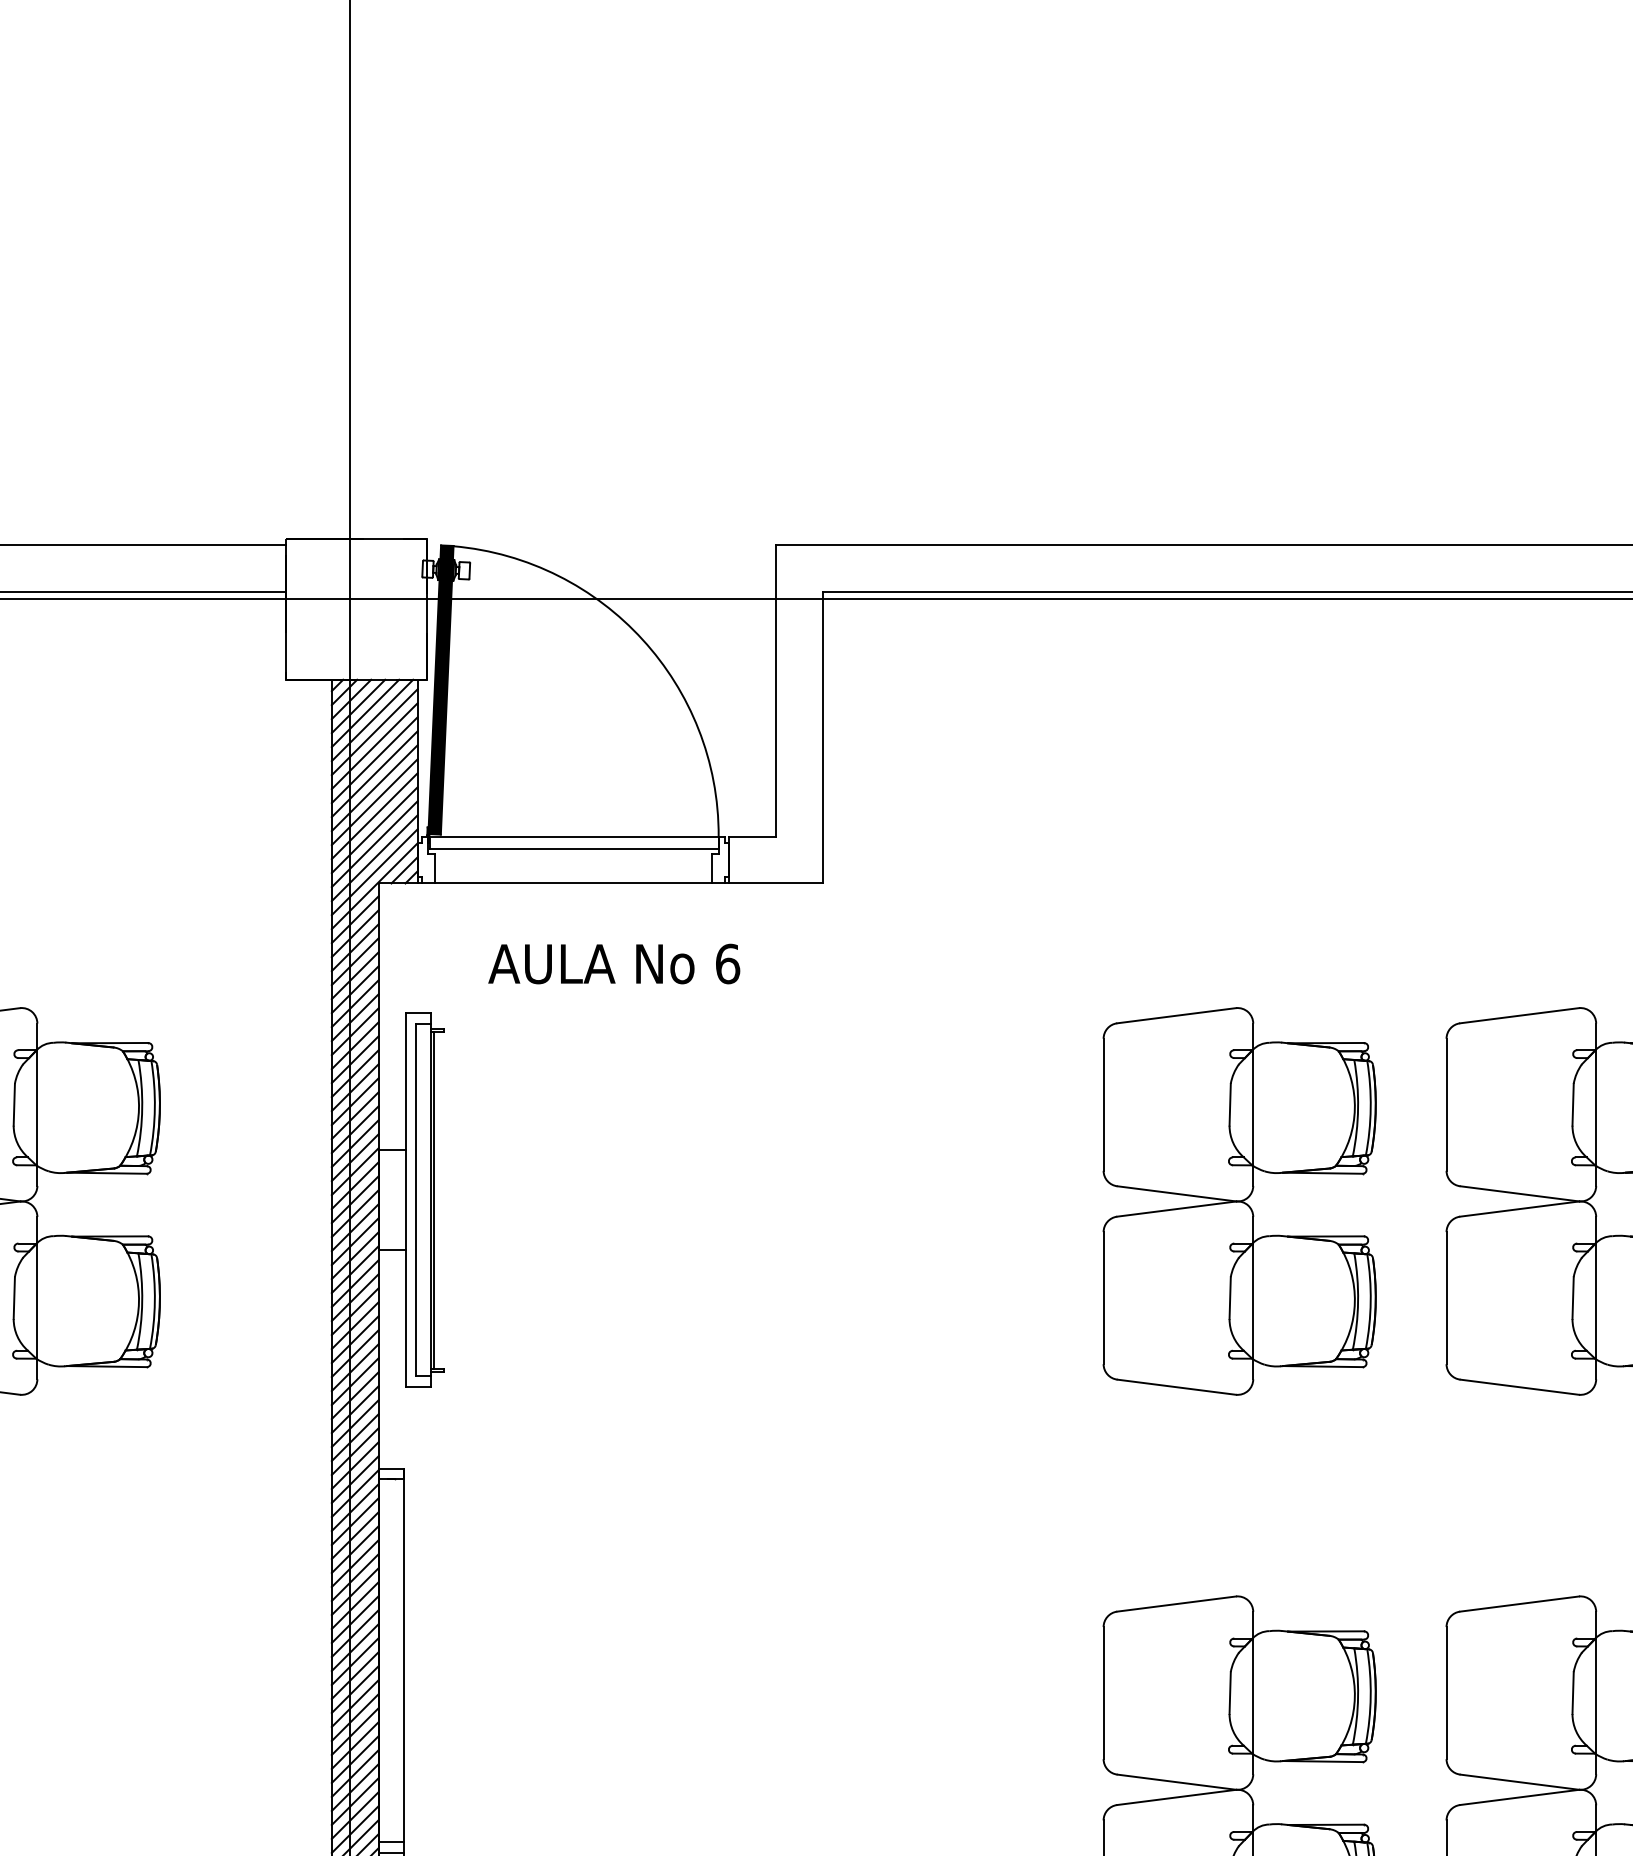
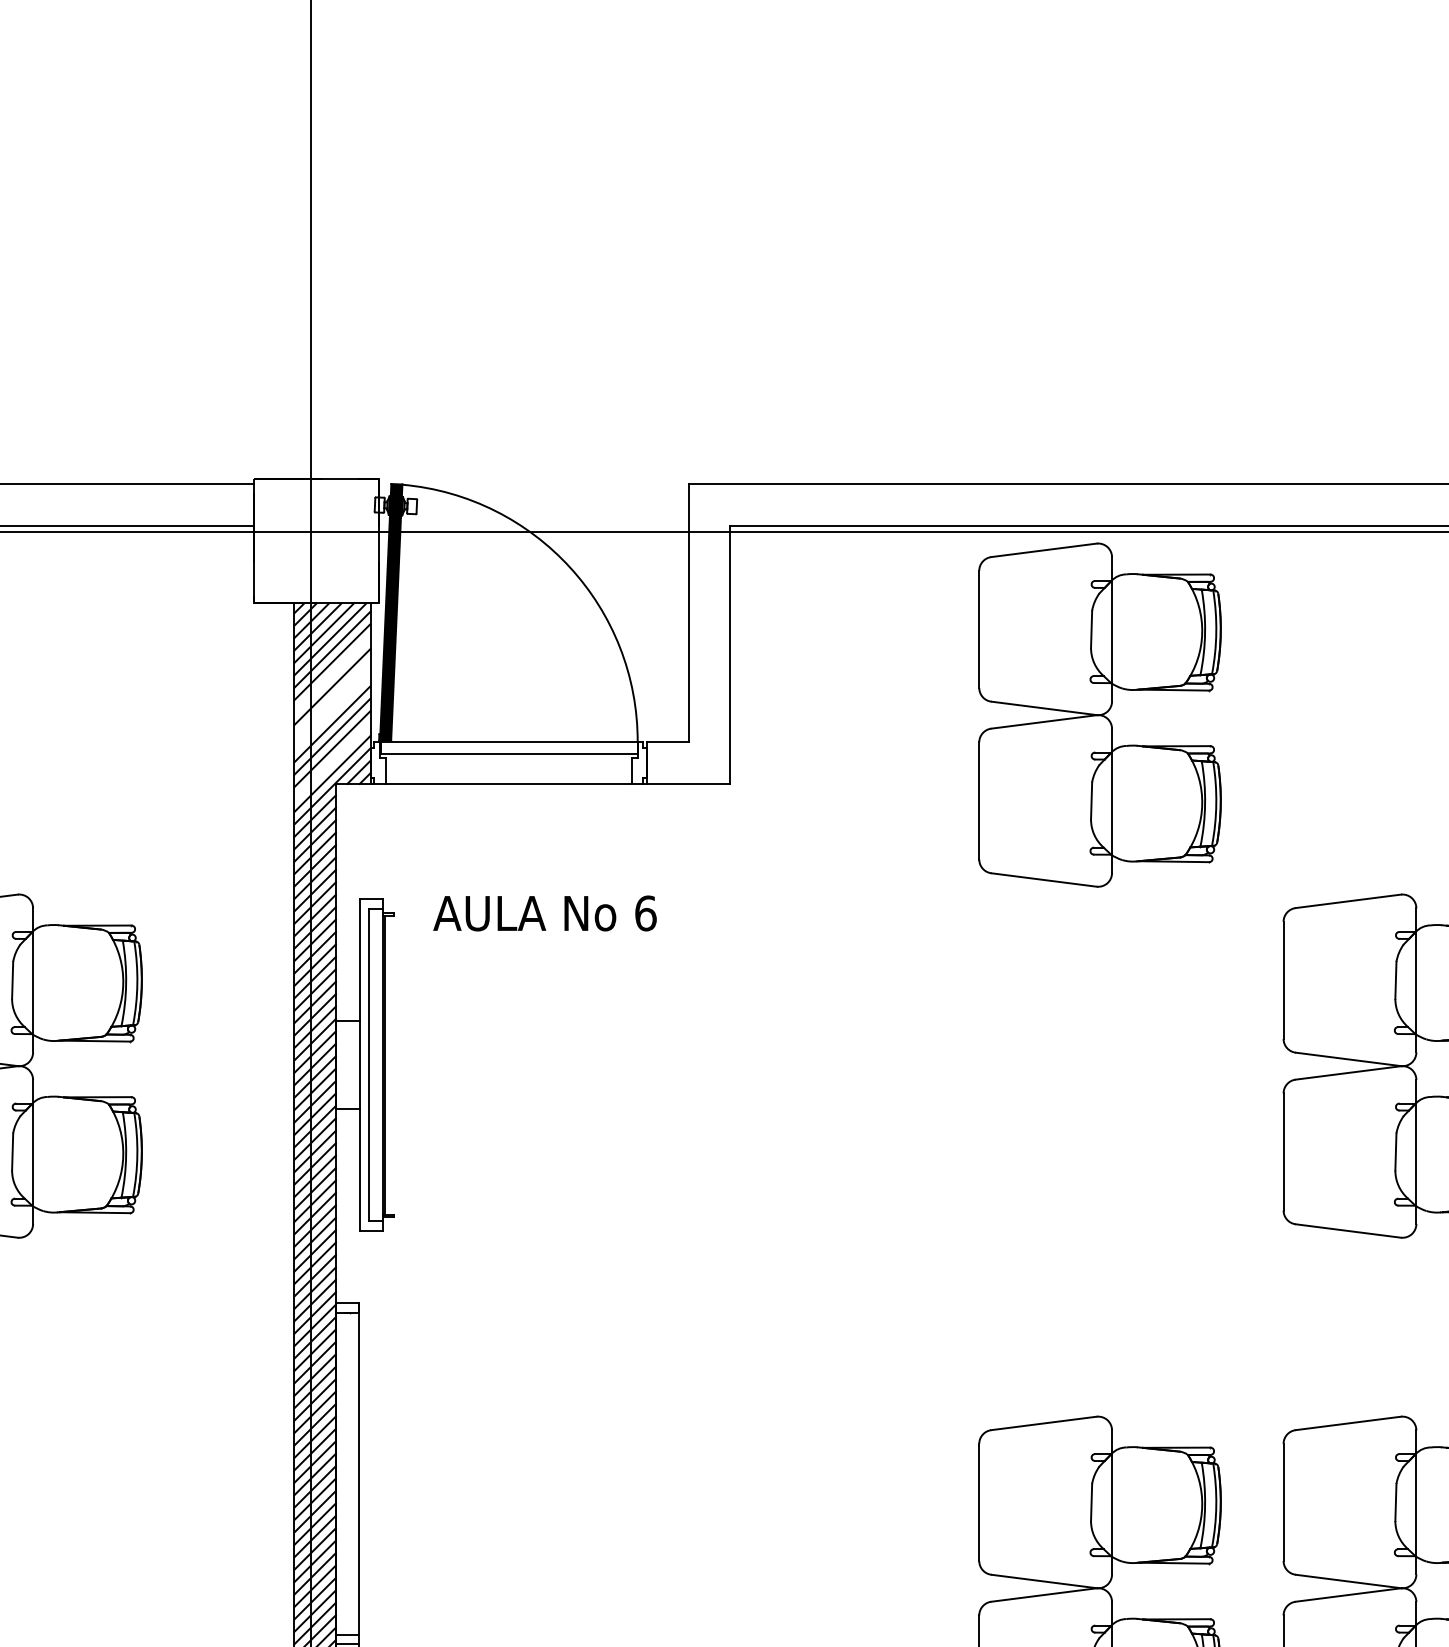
line: (374, 760) -> (332, 674), removed
line: (374, 788) -> (332, 699), removed
line: (374, 801) -> (332, 711), removed
line: (374, 858) -> (332, 761), removed
text: (613, 964) -> (544, 913), moved
part: (1239, 1200) -> (1099, 714), moved

